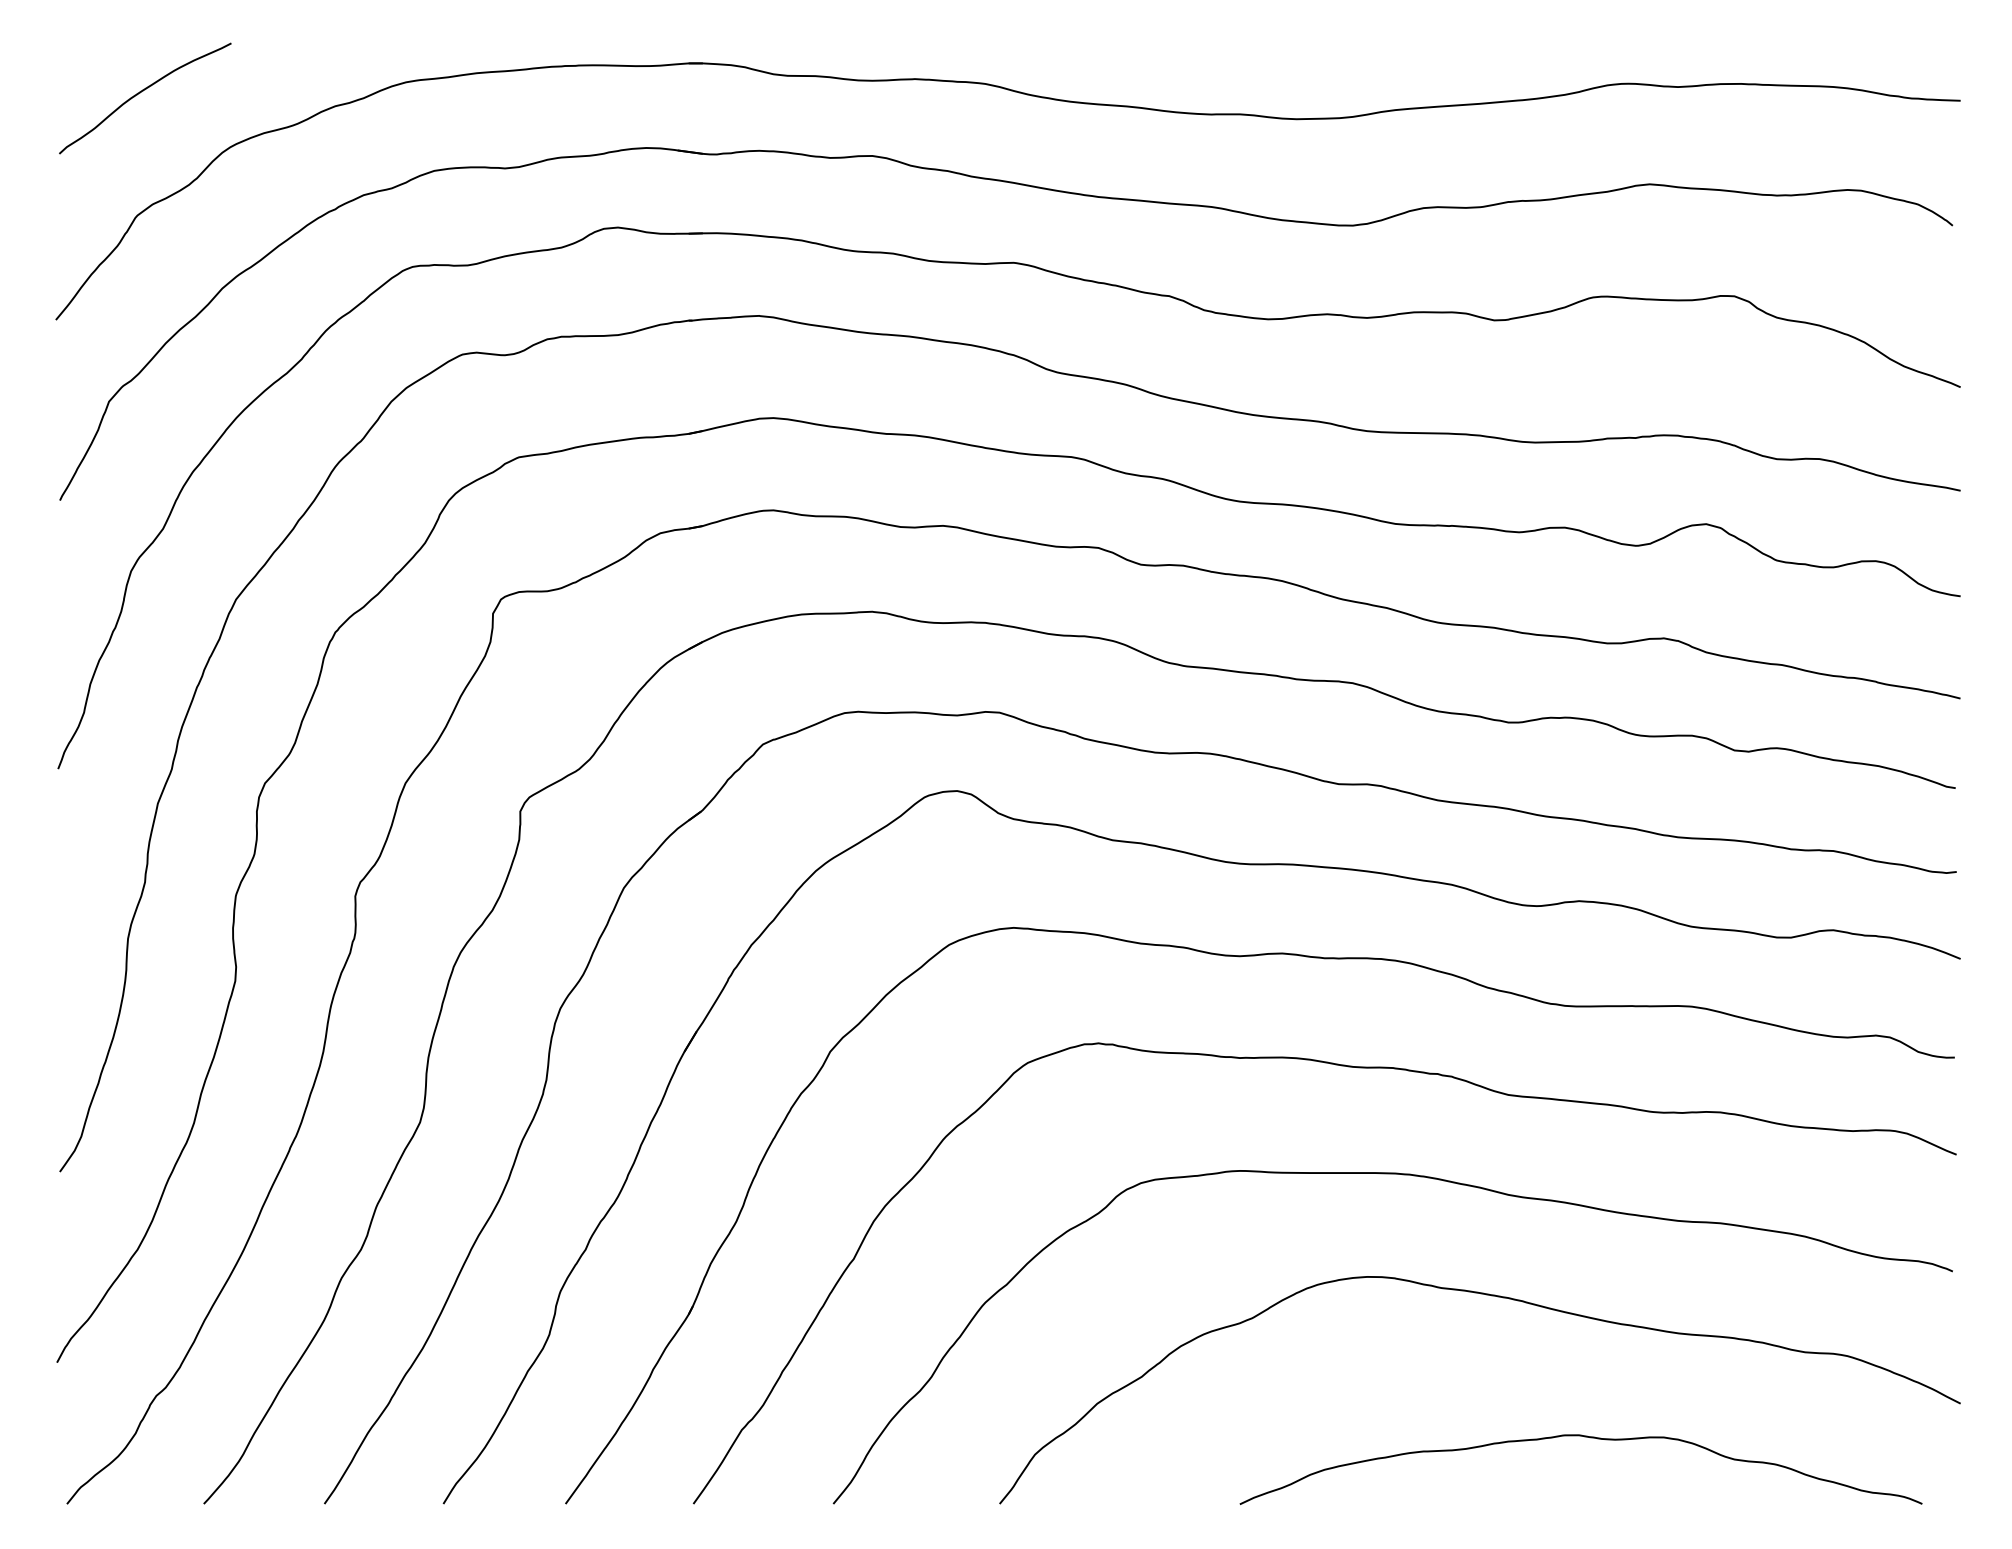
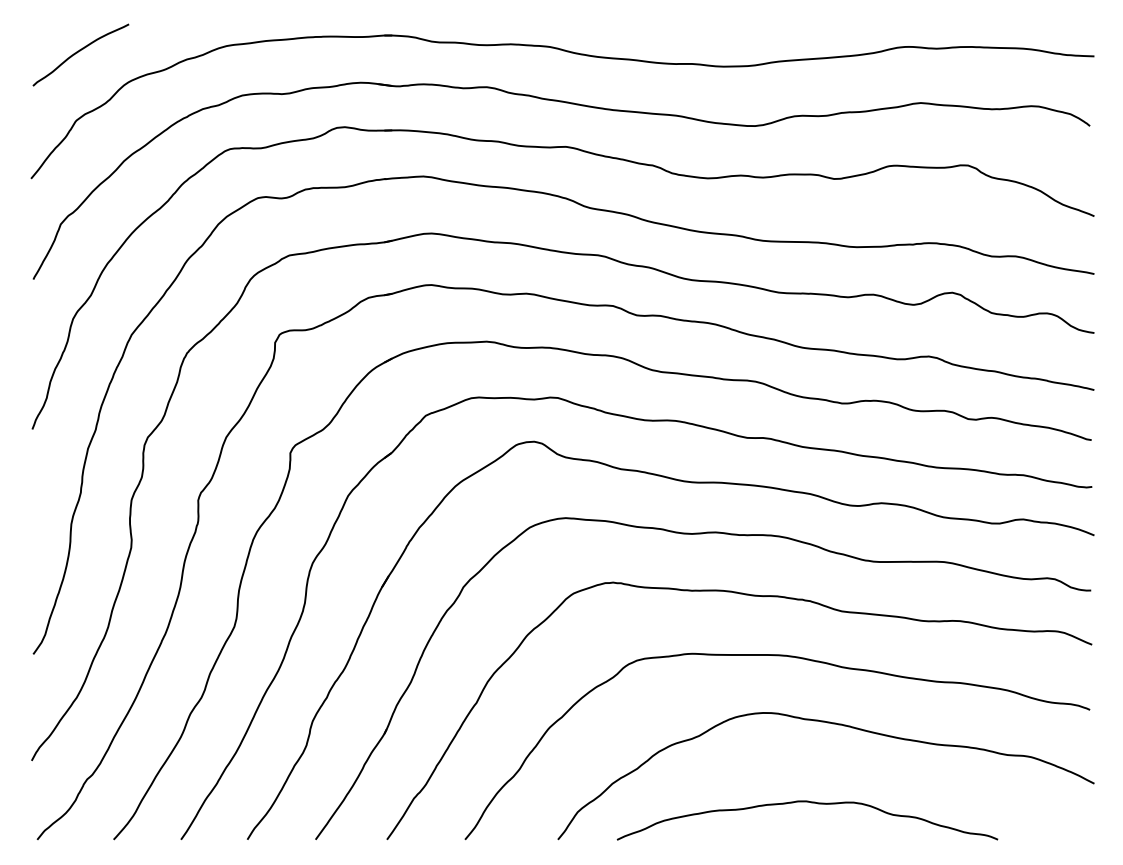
curve: (1588, 1439) -> (811, 803), moved

